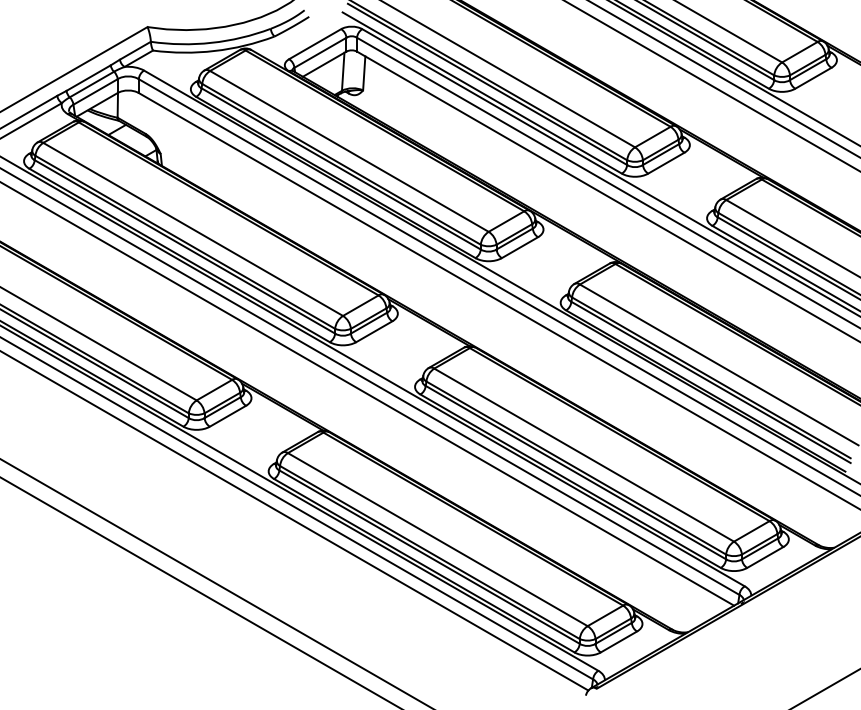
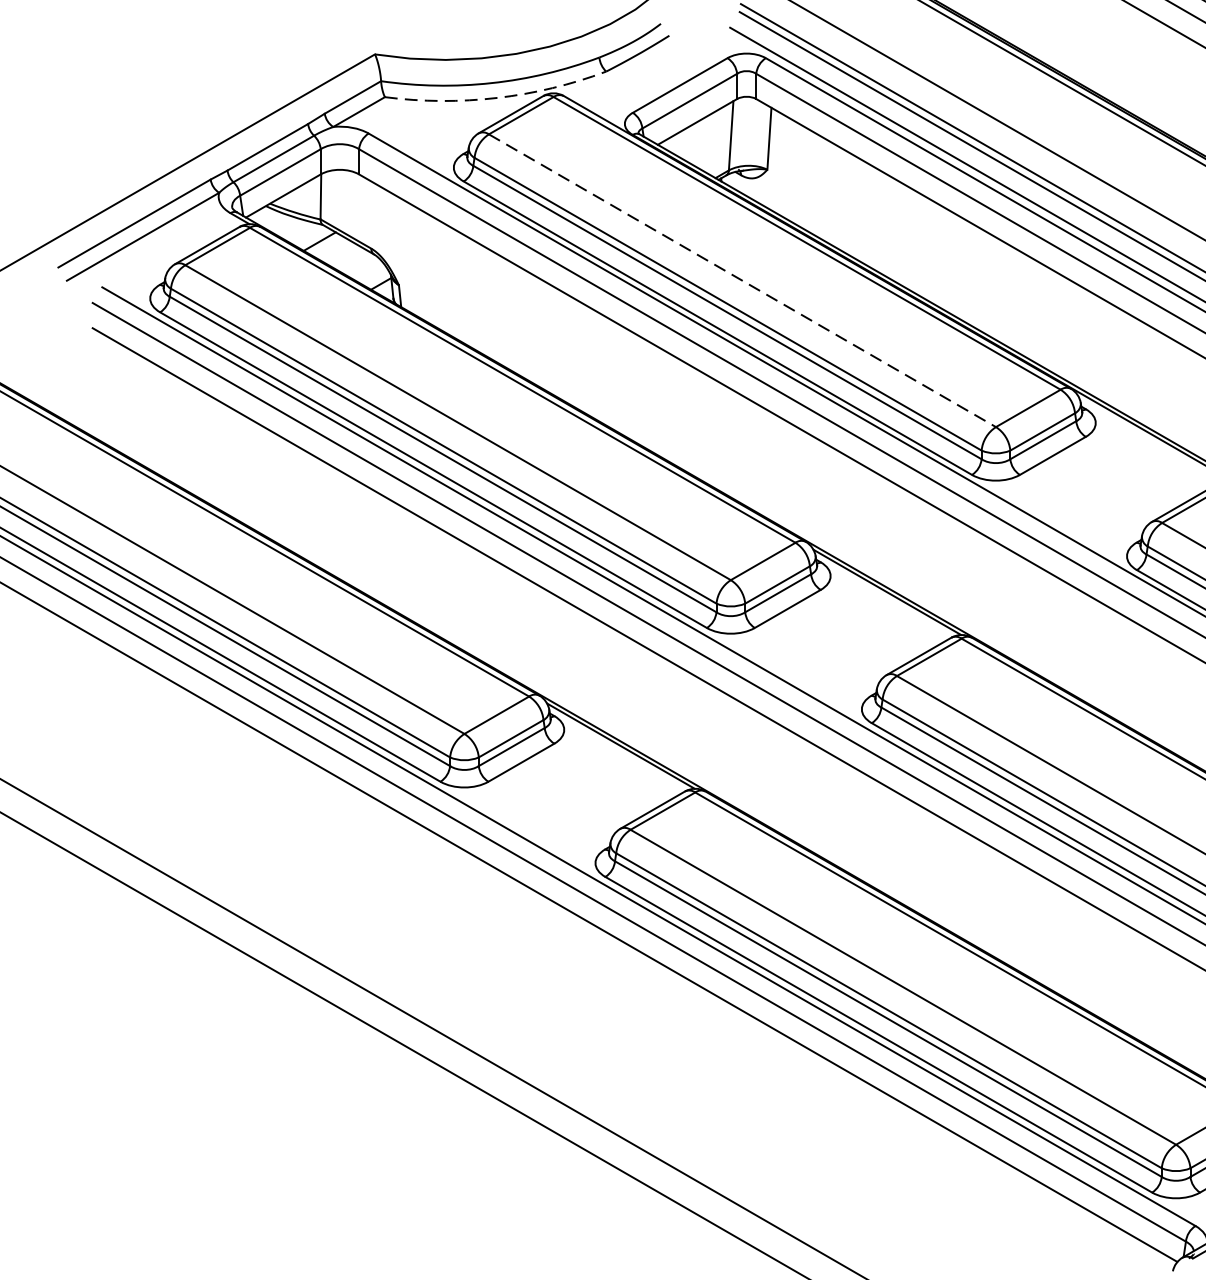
arc: (214, 51) -> (496, 98), solid -> dashed
line: (349, 151) -> (742, 280), solid -> dashed

